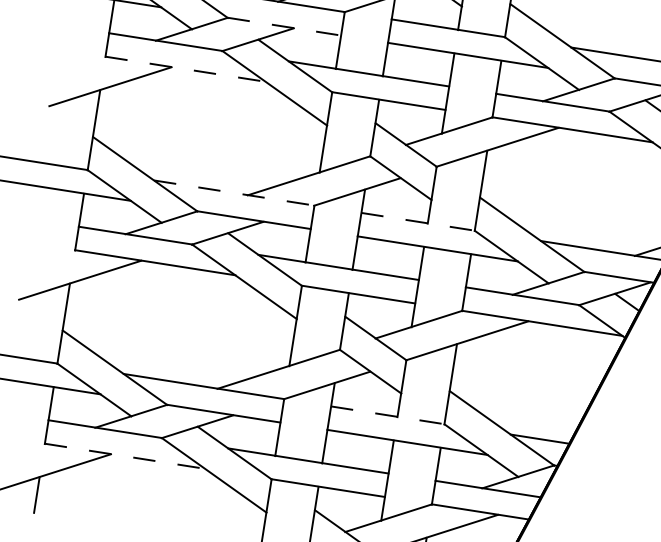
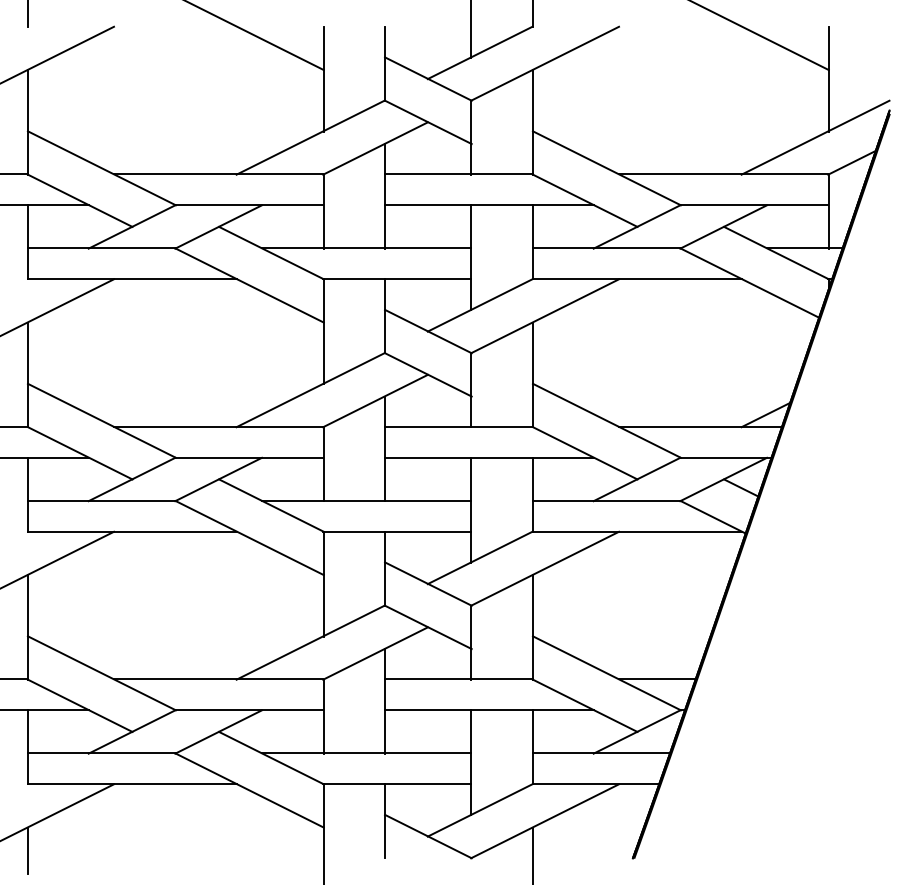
line: (284, 26) -> (249, 205), dashed -> solid
line: (185, 69) -> (132, 279), dashed -> solid
line: (234, 192) -> (218, 426), dashed -> solid
line: (417, 221) -> (458, 426), dashed -> solid
line: (387, 415) -> (458, 679), dashed -> solid
line: (125, 456) -> (132, 784), dashed -> solid

